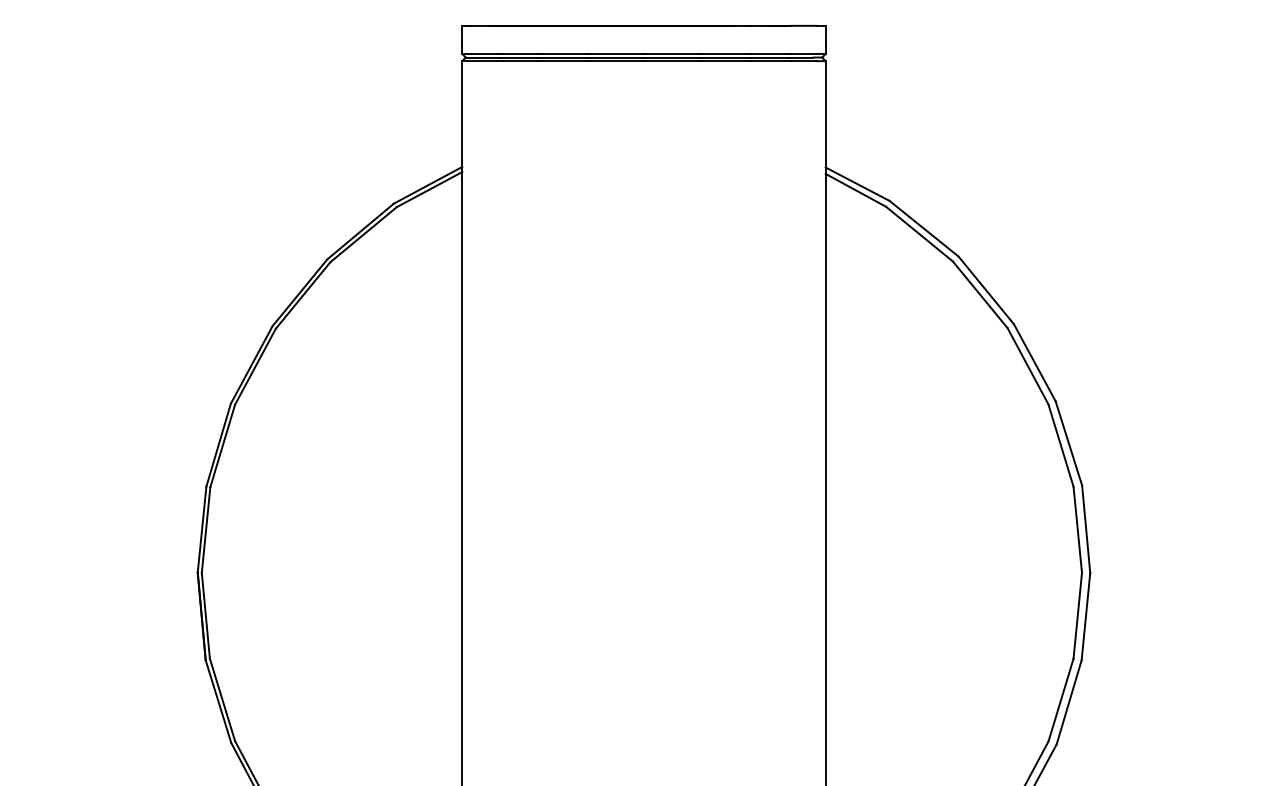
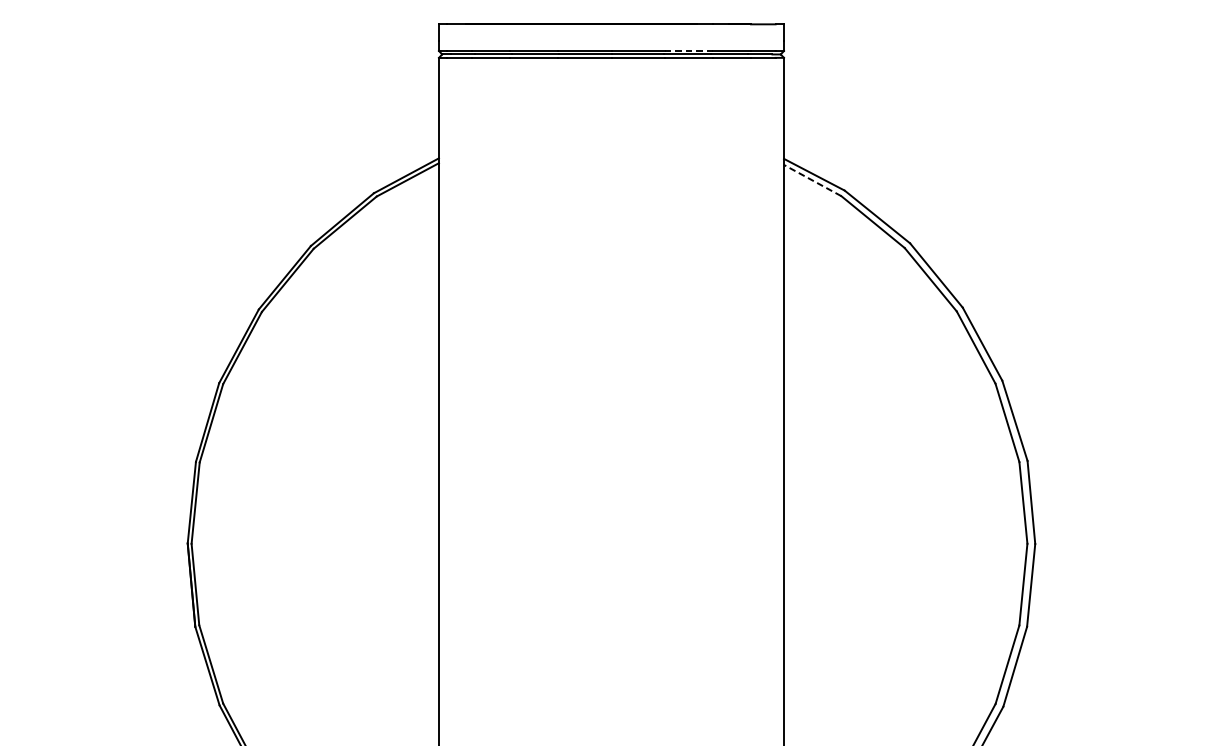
line: (725, 53) -> (688, 50), solid -> dashed
line: (855, 190) -> (812, 180), solid -> dashed

